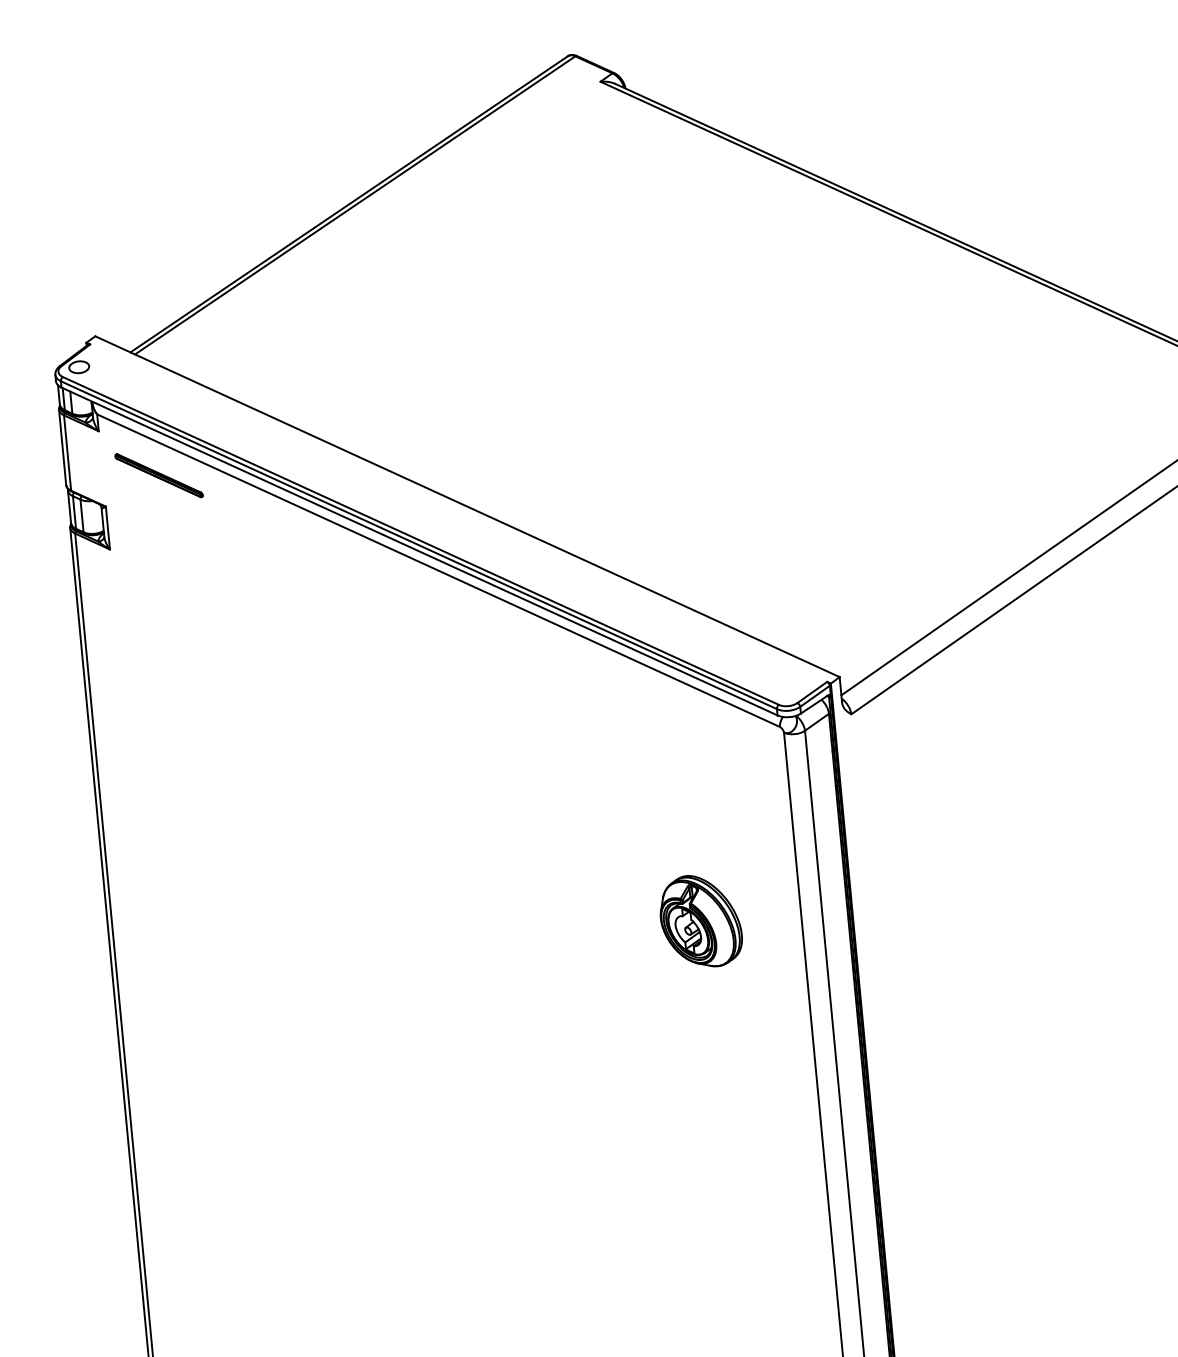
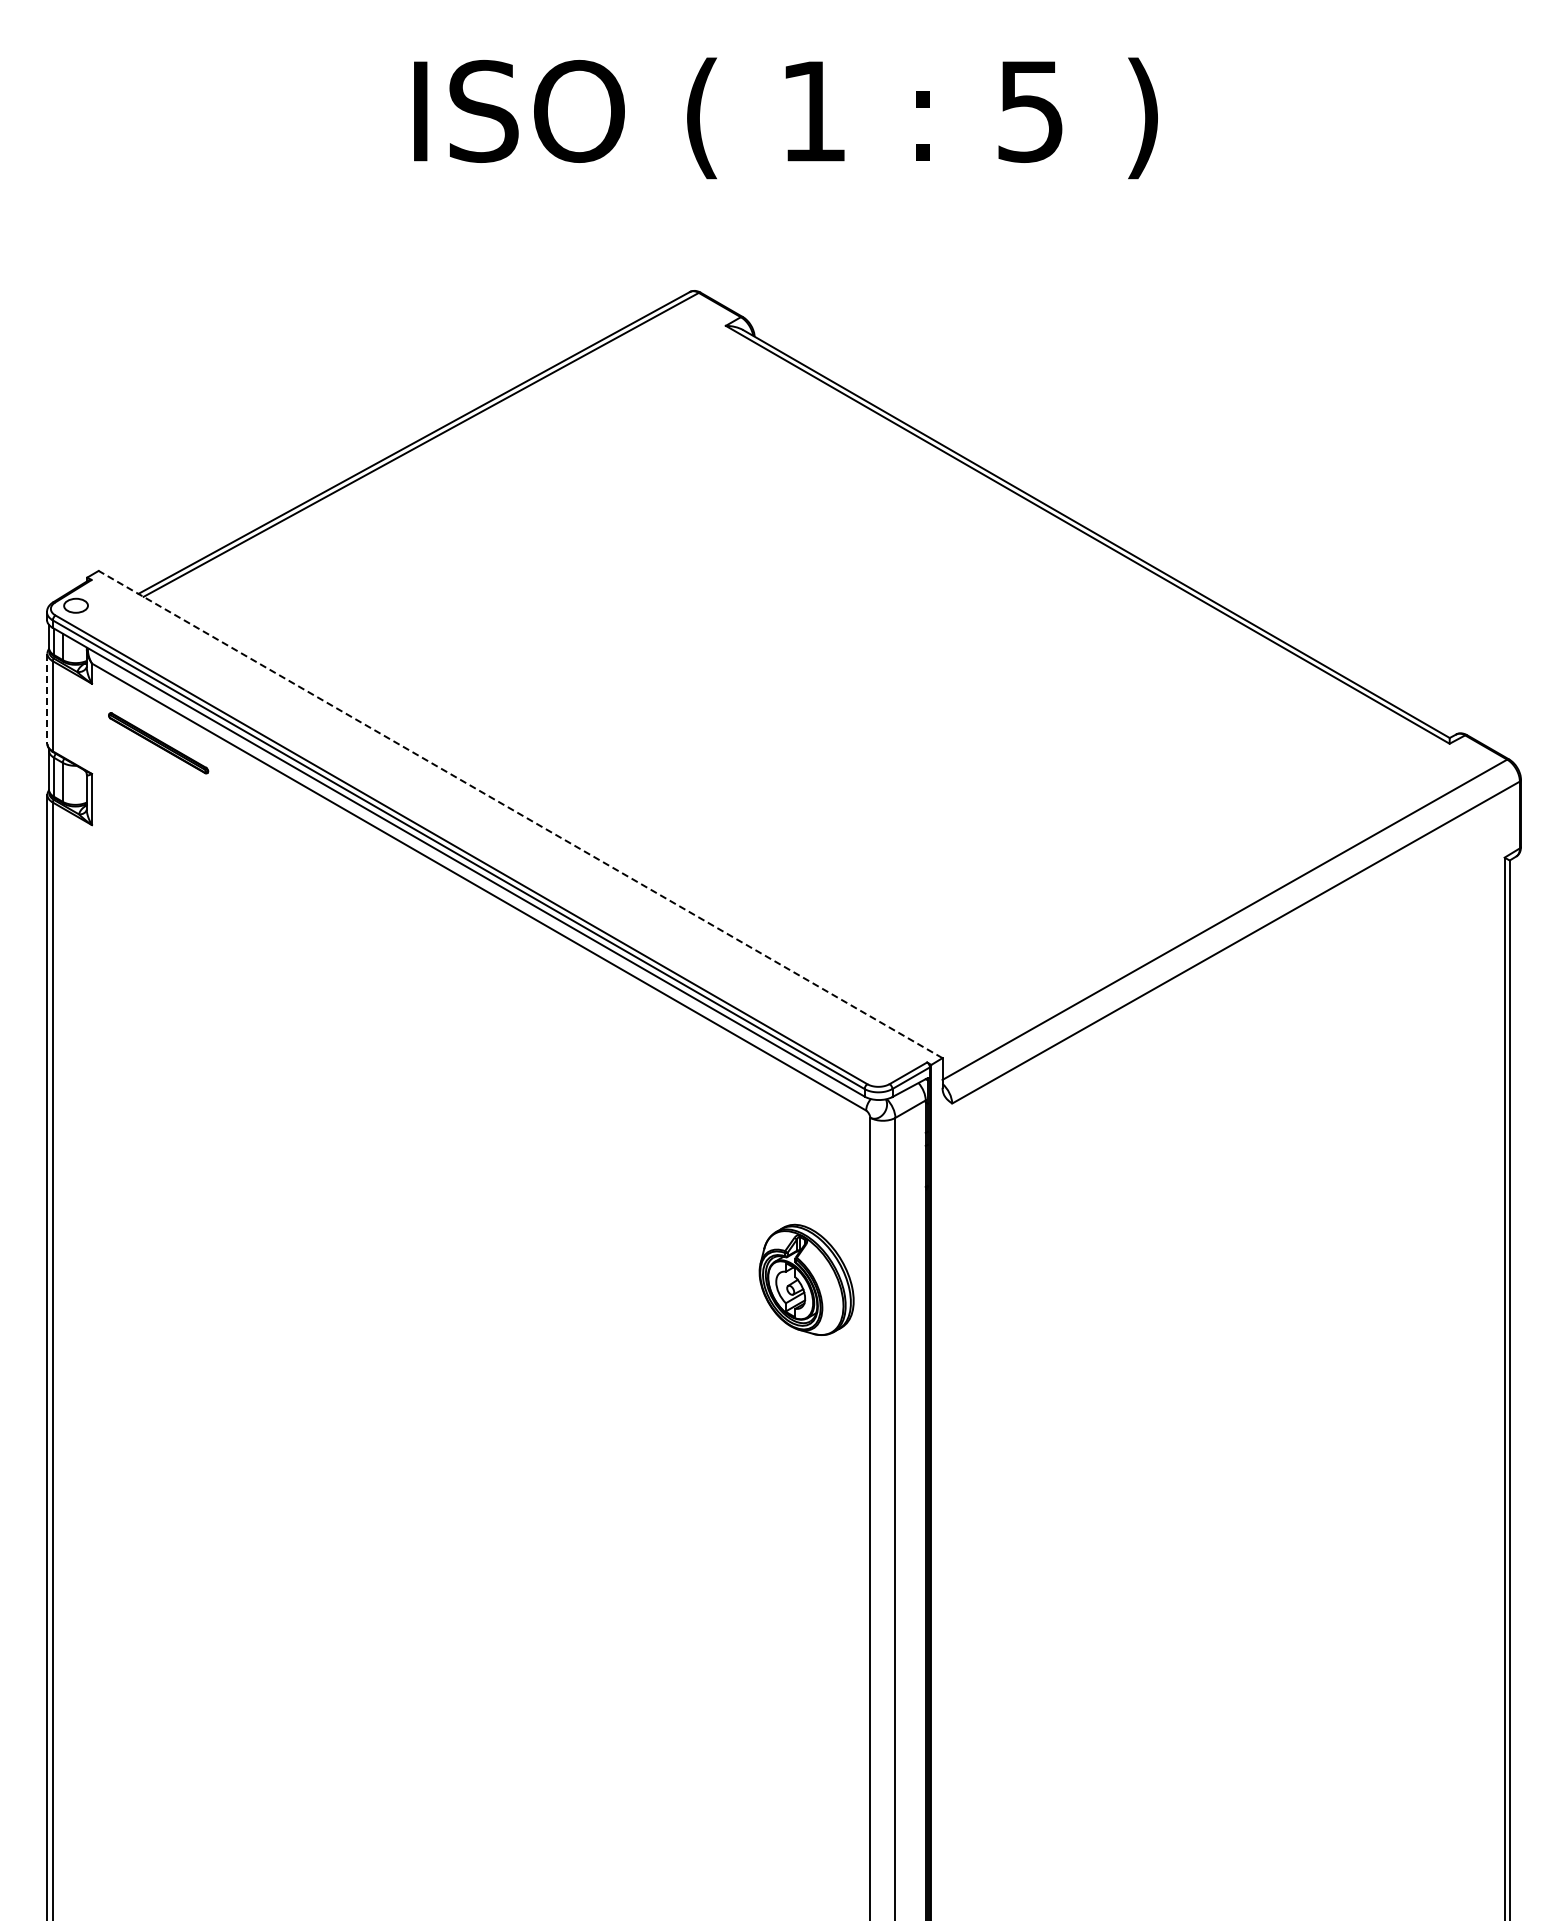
line: (62, 447) -> (47, 699), solid -> dashed
line: (467, 506) -> (520, 814), solid -> dashed
part: (700, 920) -> (806, 1279), moved

